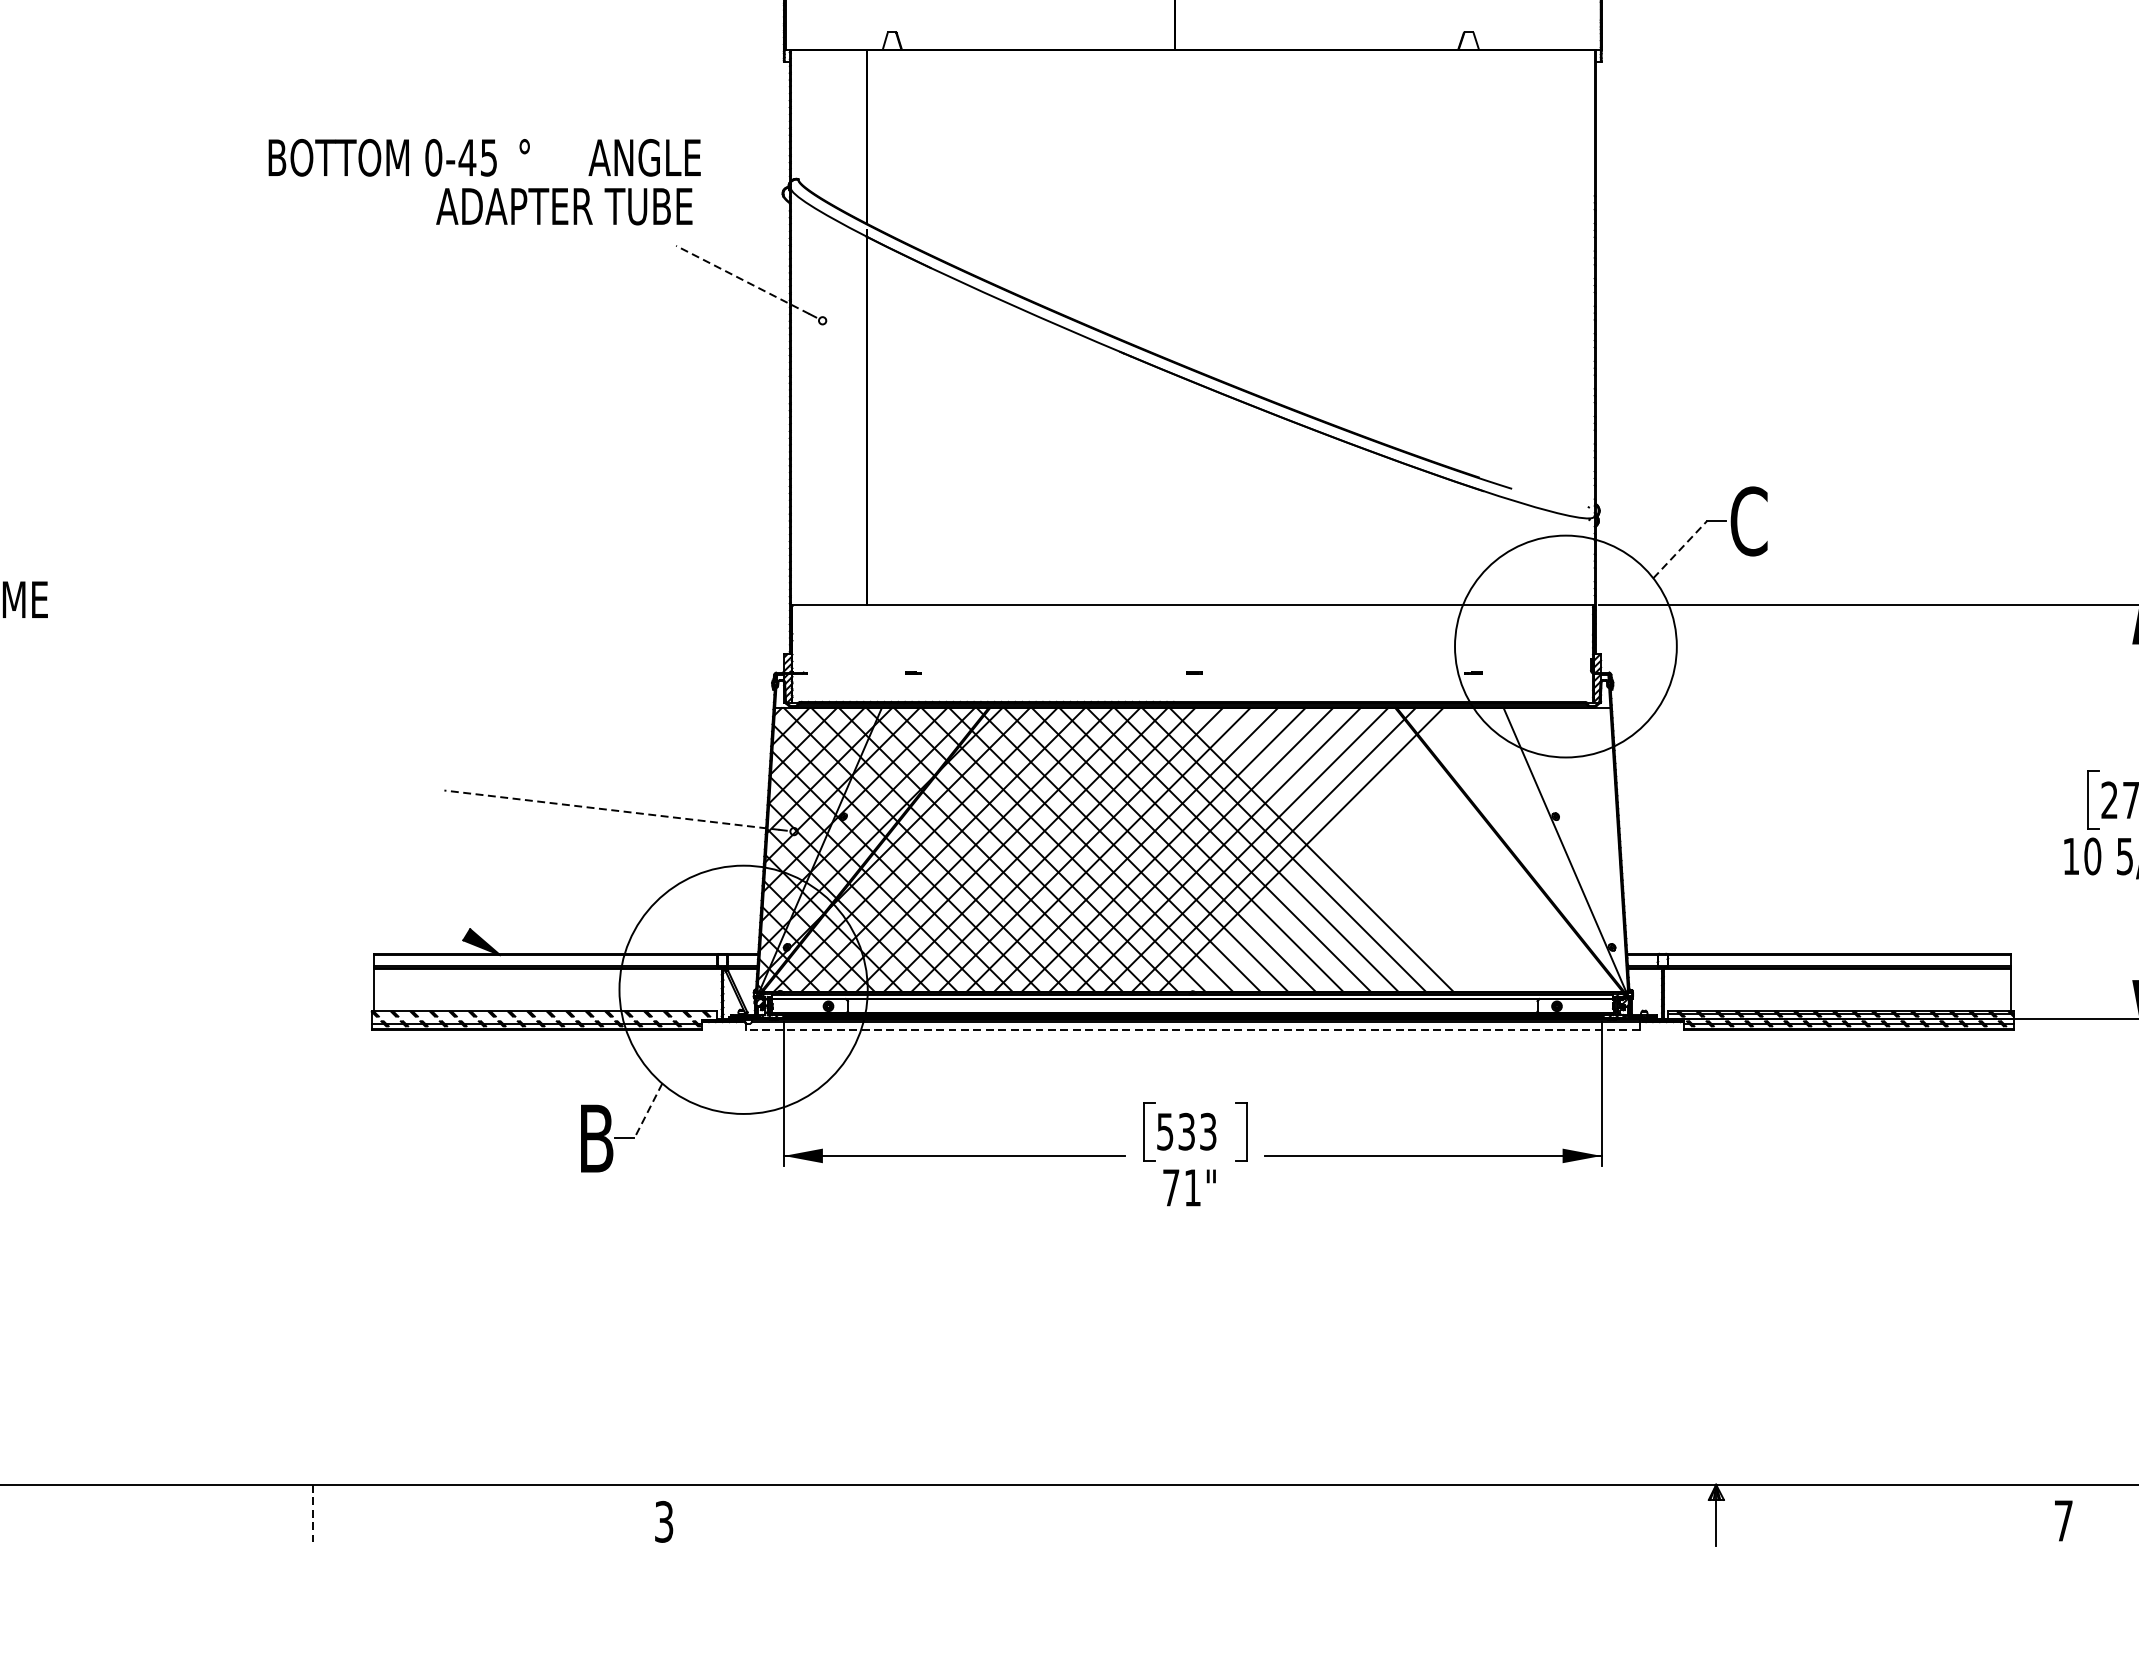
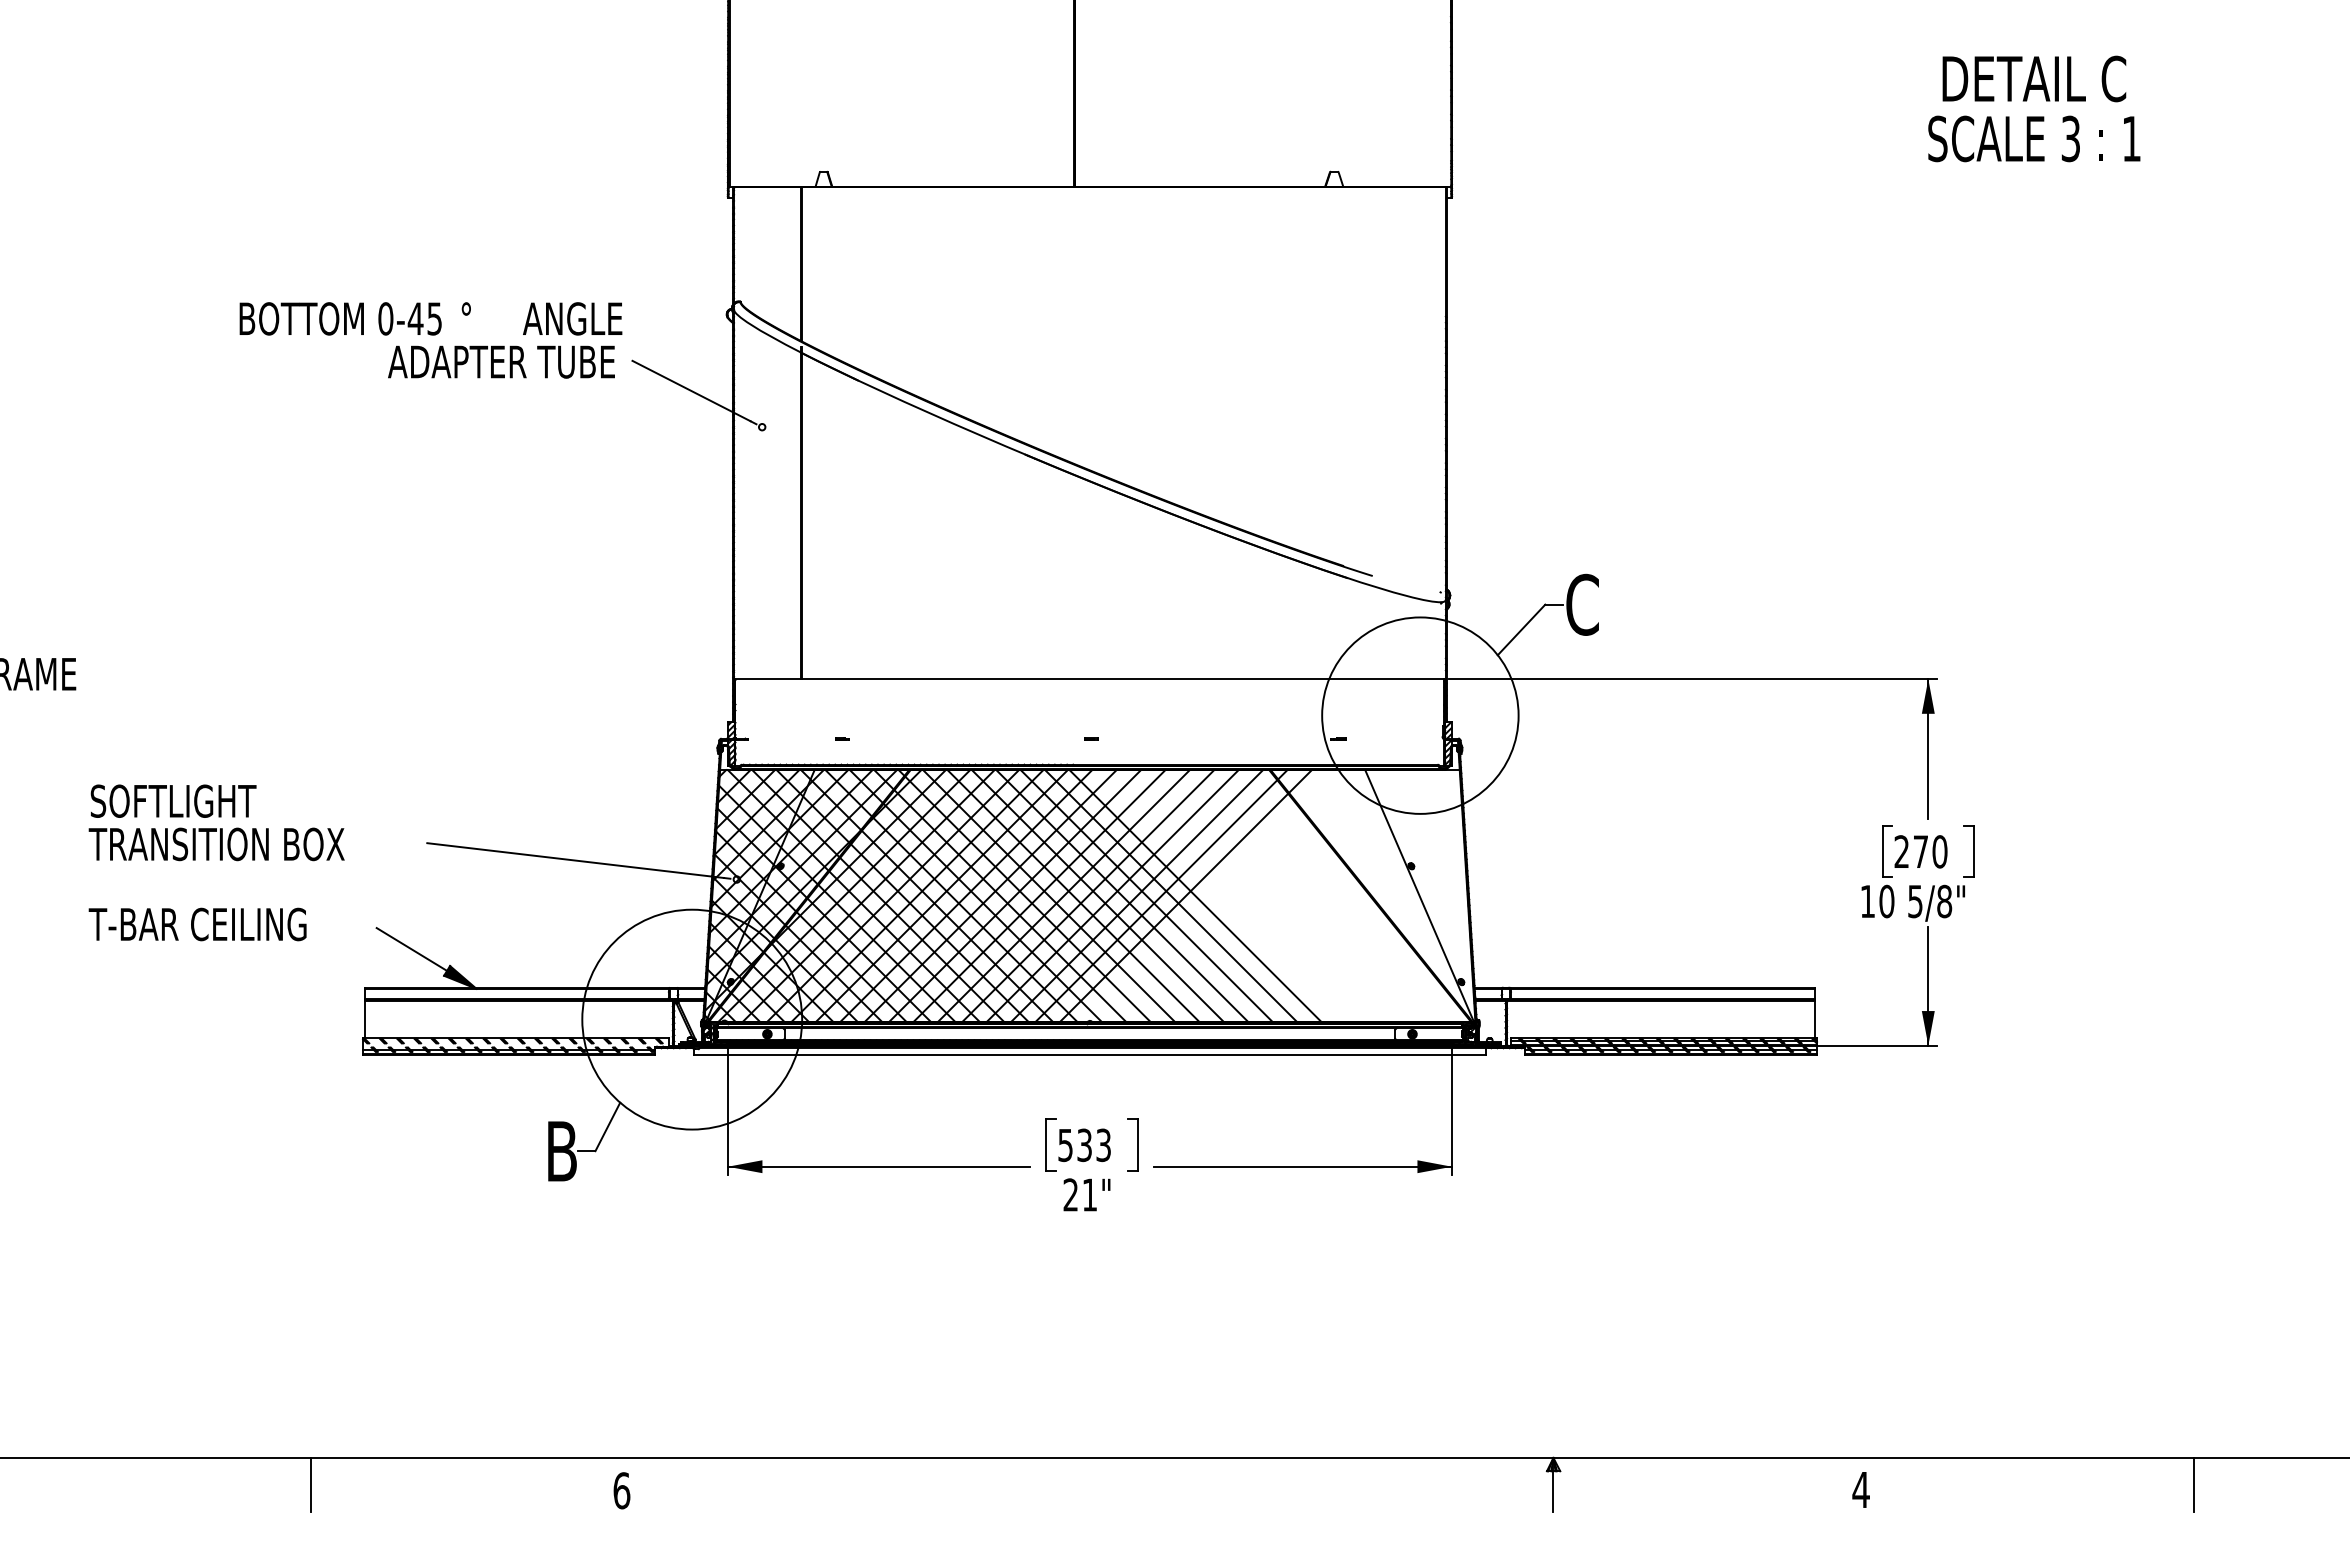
part: (484, 182) -> (430, 340), moved
line: (742, 279) -> (691, 390), dashed -> solid
line: (1680, 549) -> (1521, 629), dashed -> solid
part: (206, 767) -> (216, 822), added
line: (611, 810) -> (575, 860), dashed -> solid
part: (184, 882) -> (197, 924), added
line: (426, 910) -> (411, 949), added
line: (1192, 1030) -> (1089, 1055), dashed -> solid
line: (647, 1111) -> (607, 1127), dashed -> solid
text: (1170, 1187) -> (1070, 1194), 71" -> 21"
line: (312, 1515) -> (310, 1485), dashed -> solid
text: (2062, 1520) -> (1860, 1489), 7 -> 4
text: (663, 1521) -> (621, 1490), 3 -> 6

